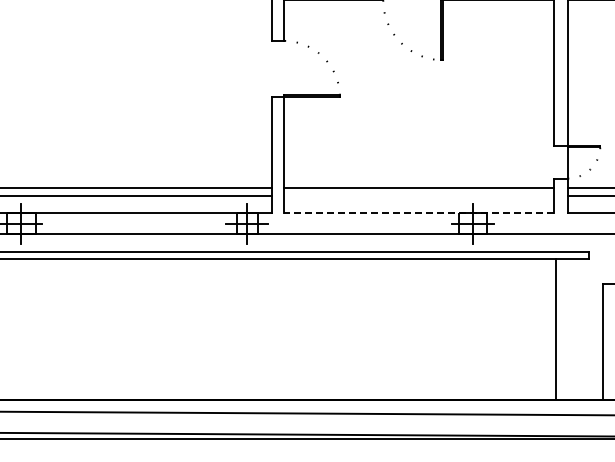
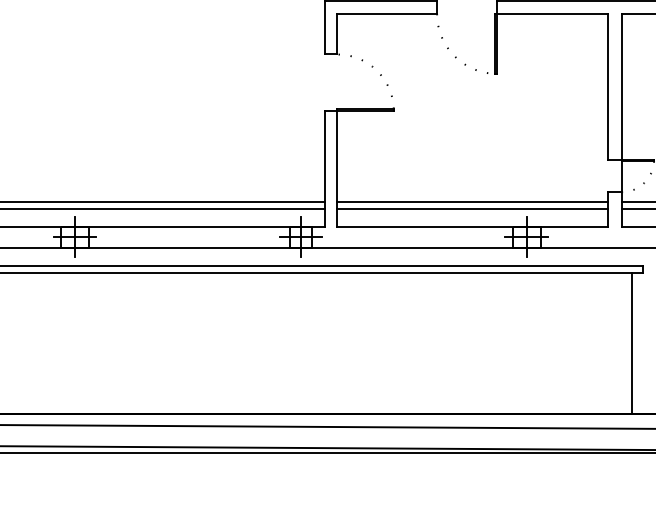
line: (418, 195) -> (472, 209), added
line: (417, 212) -> (471, 226), dashed -> solid
line: (556, 328) -> (632, 342), moved

